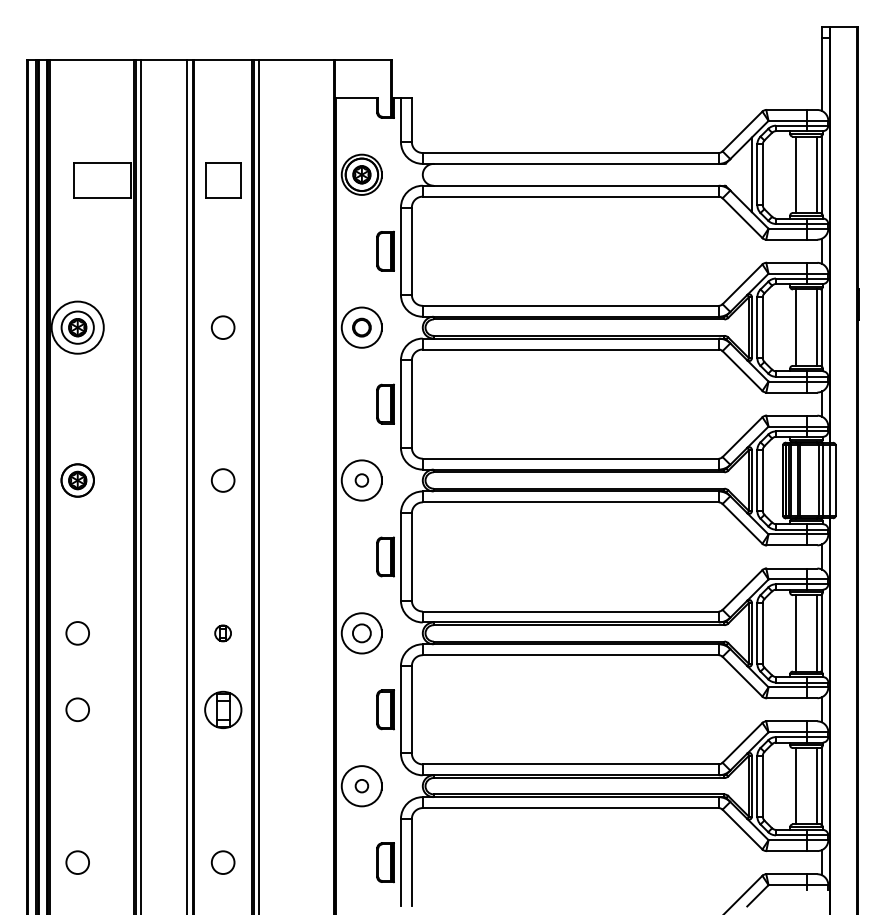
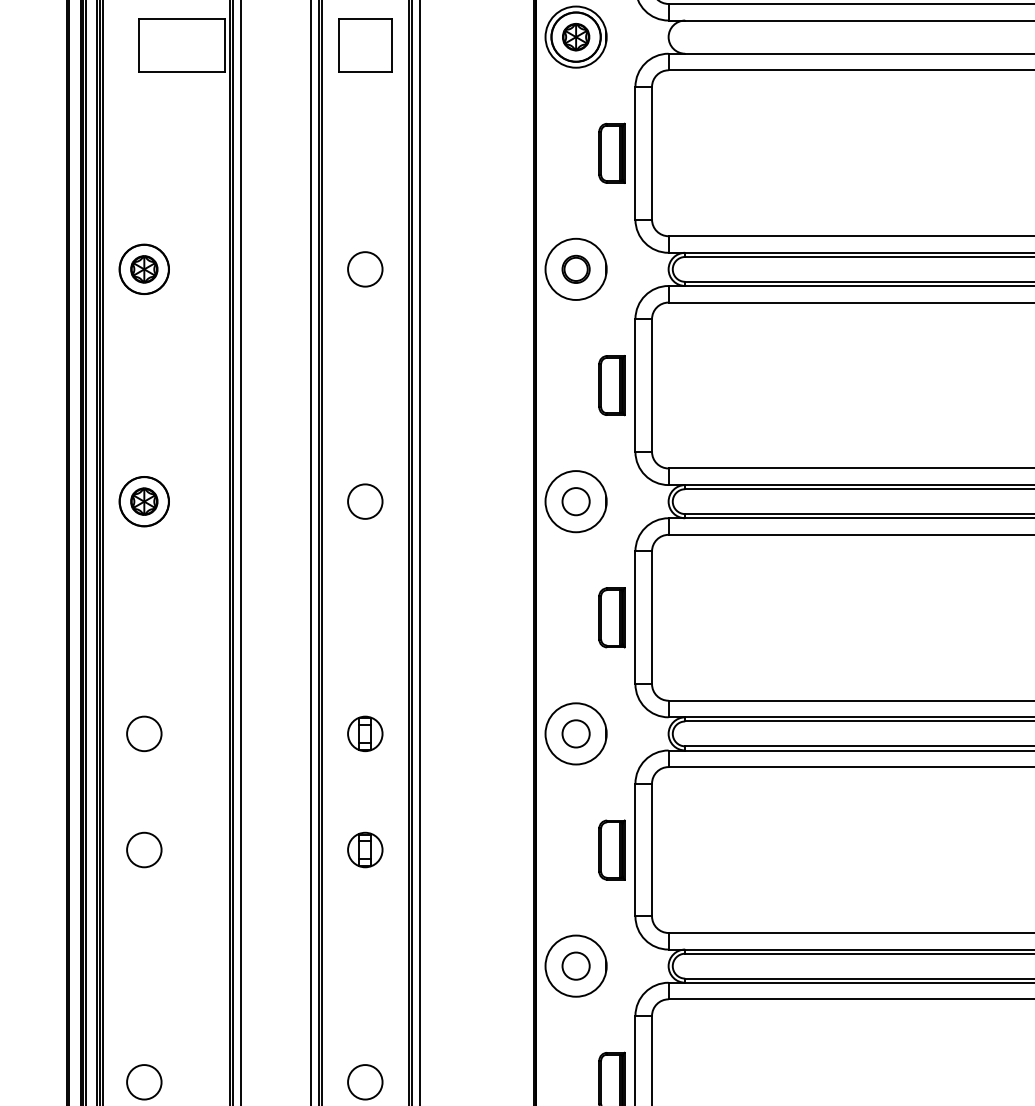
circle: (77, 327) -> (143, 269), size x0.62
circle: (361, 480) -> (575, 501), size x1.43
part: (222, 633) -> (364, 734), size x1.43
part: (222, 709) -> (364, 849), size x0.62
circle: (361, 785) -> (575, 965), size x1.43

